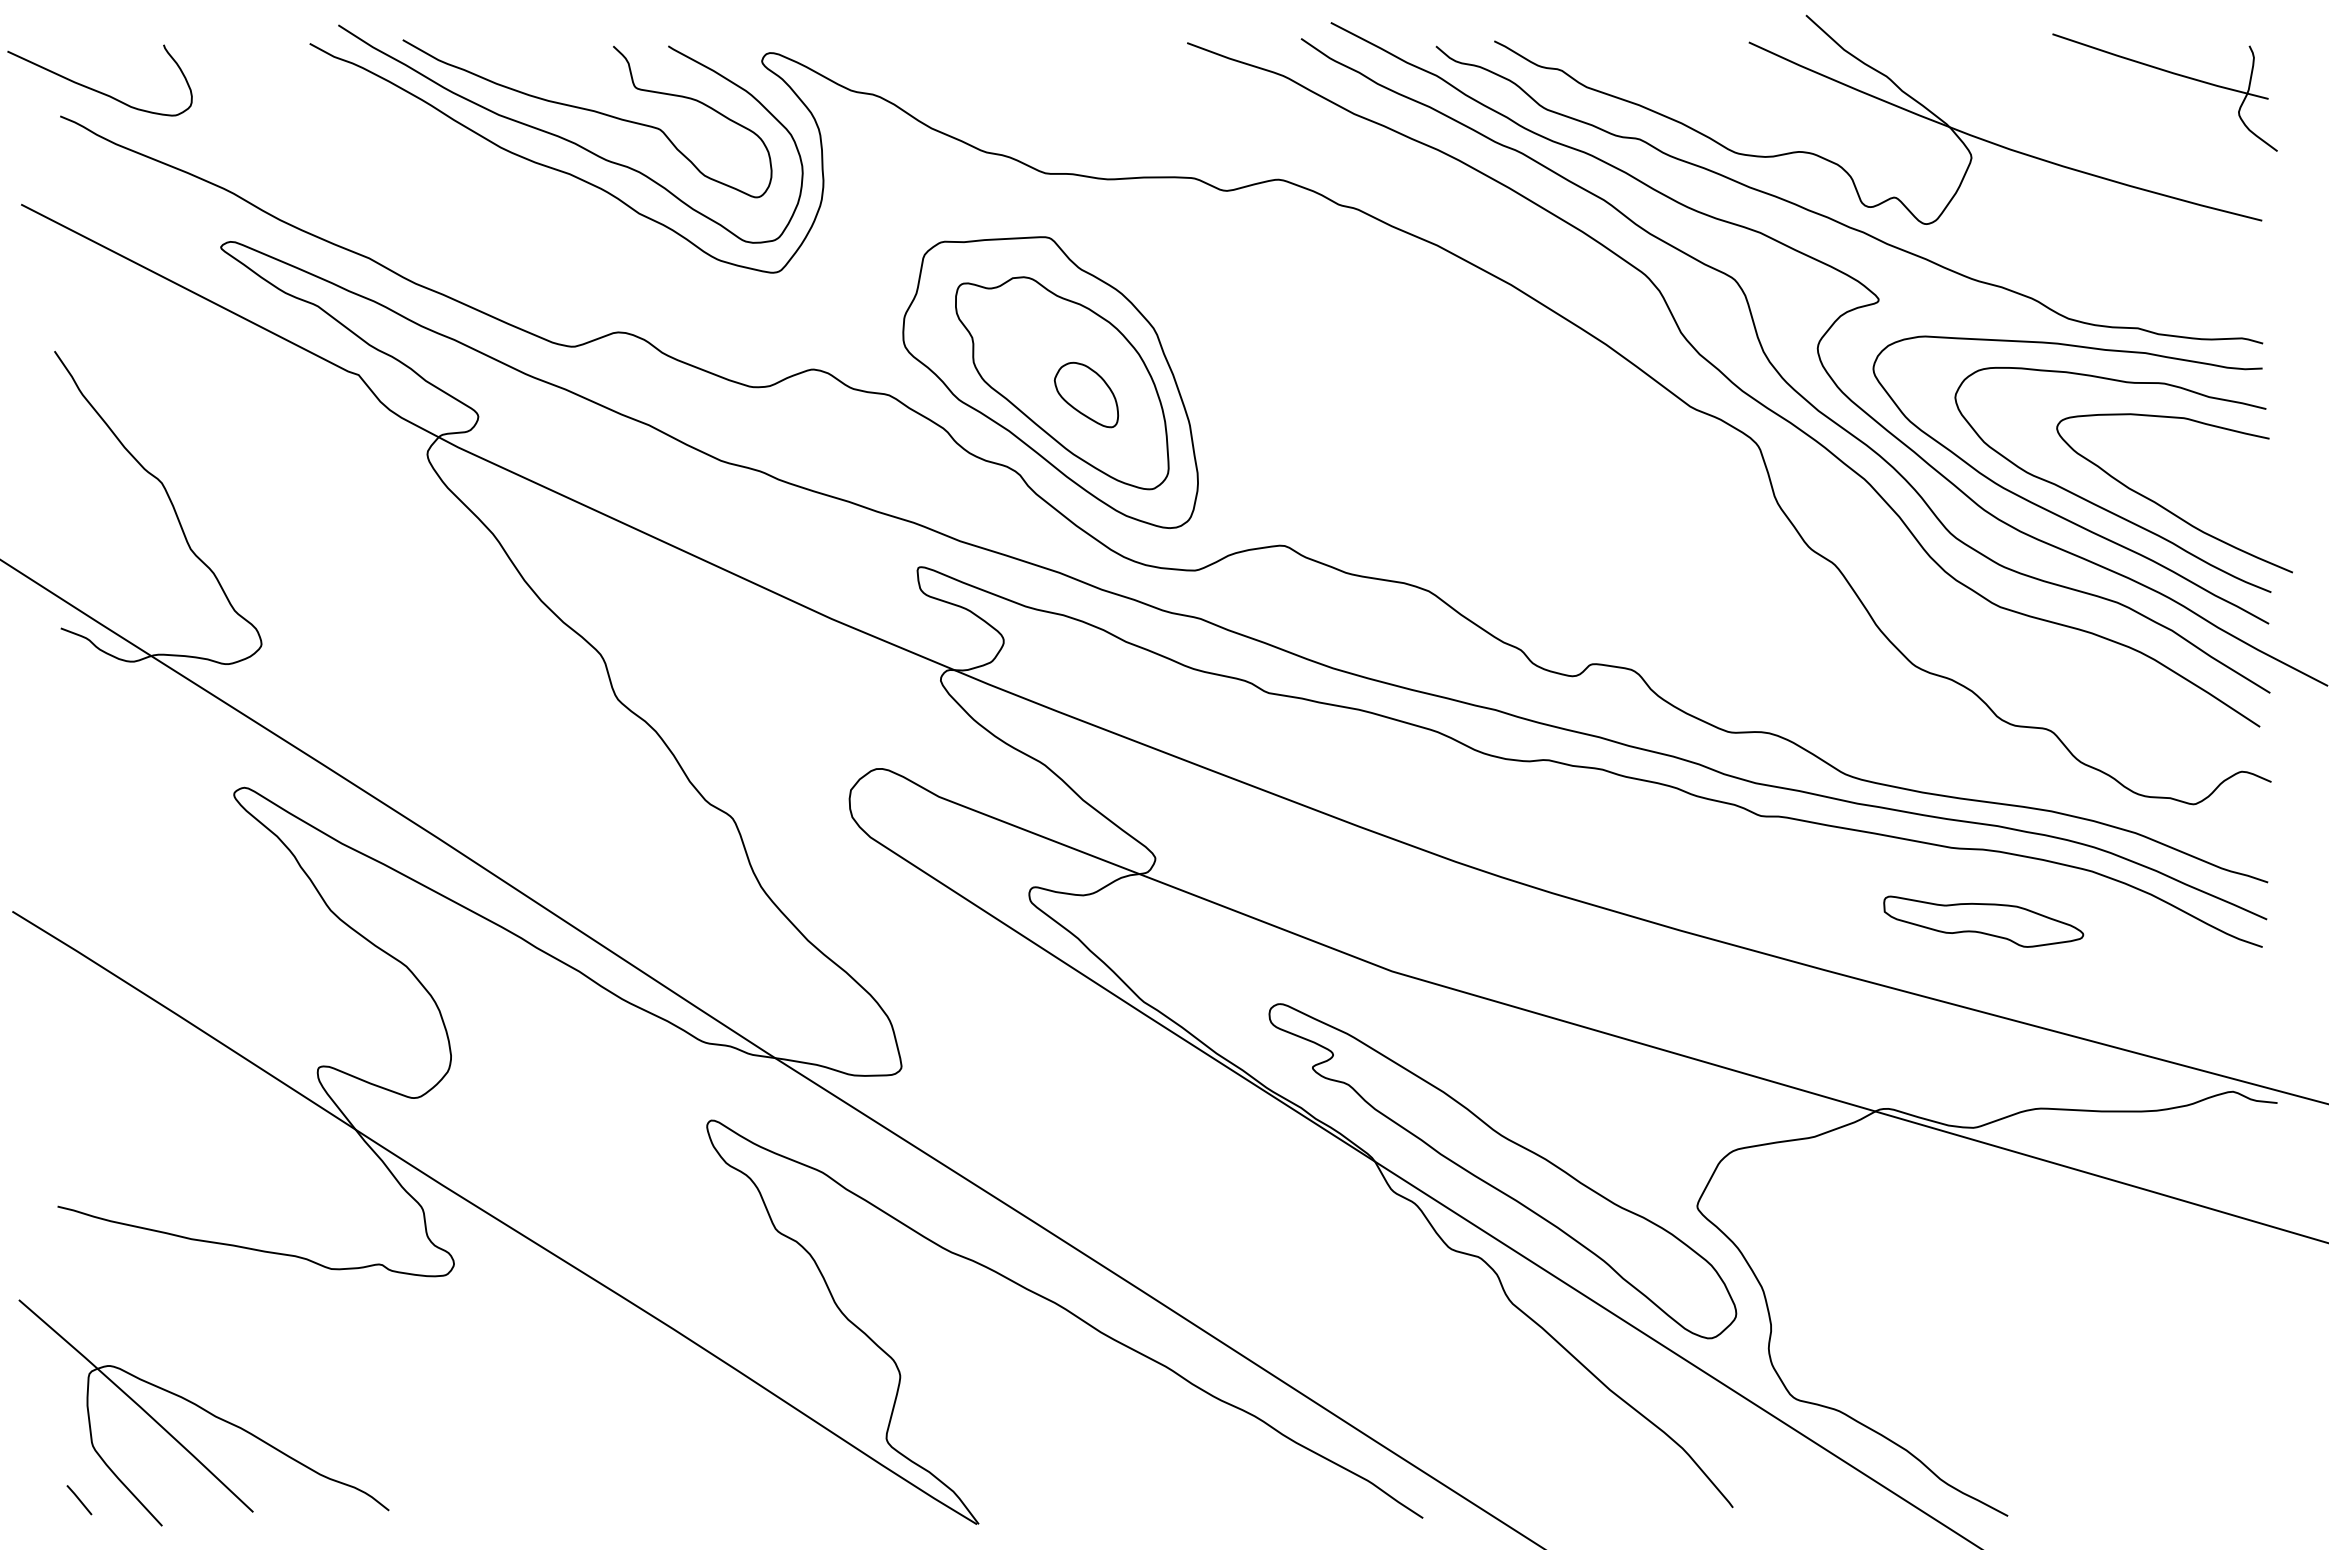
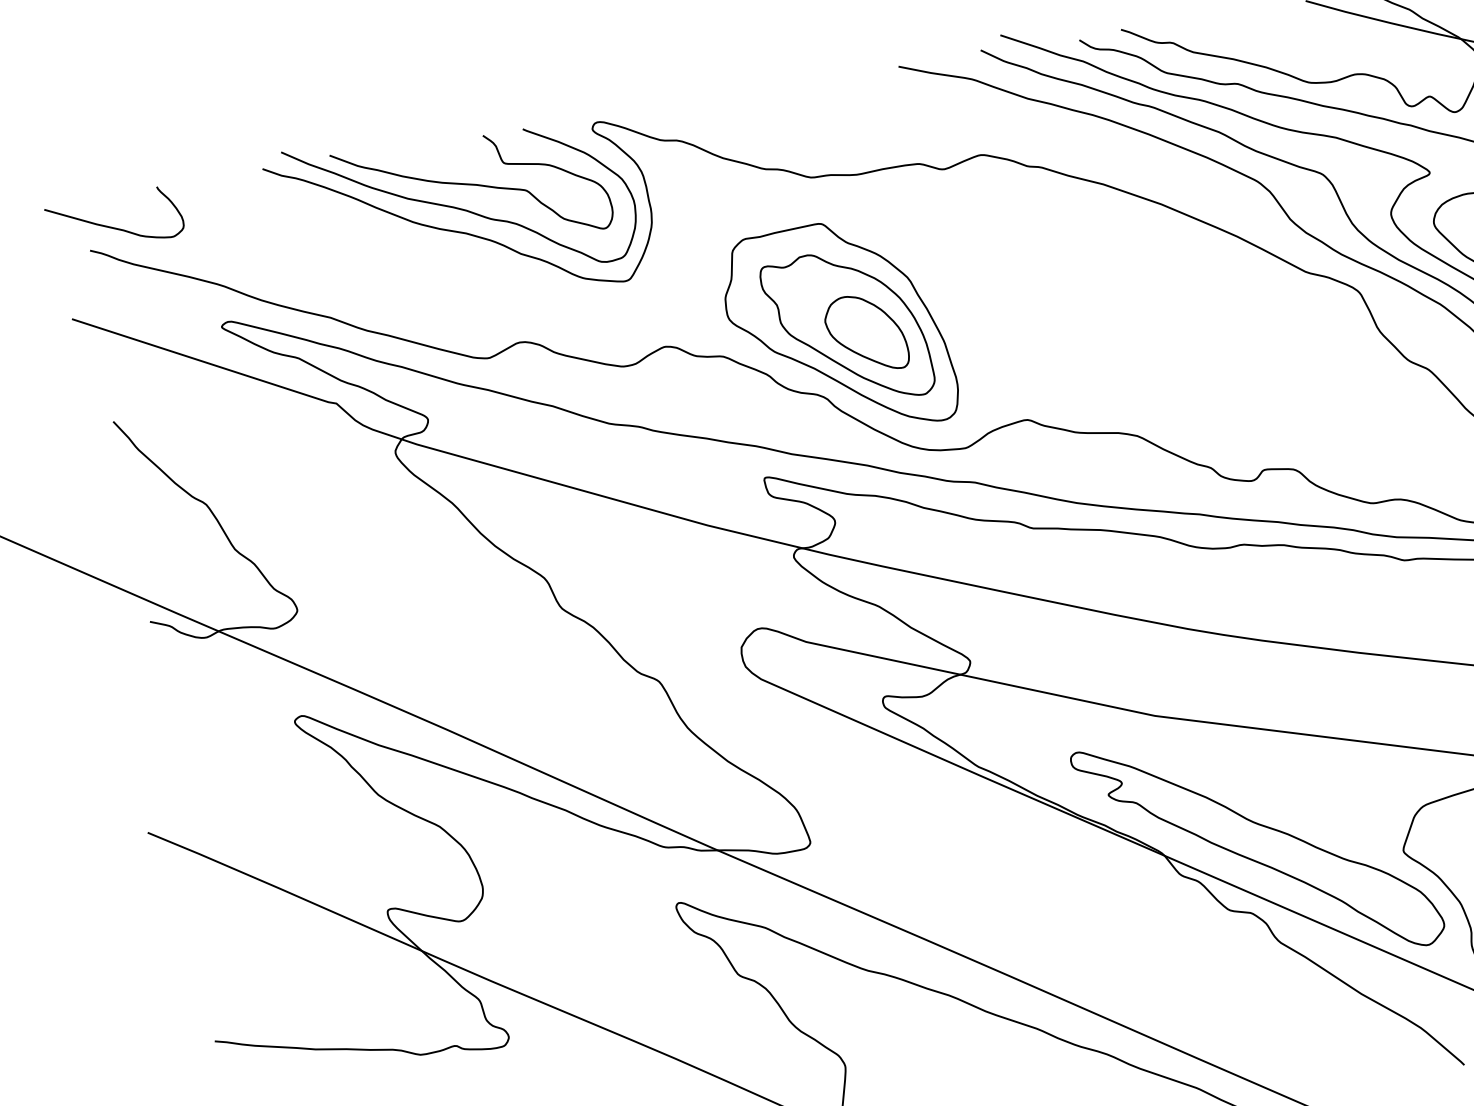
part: (1086, 394) -> (866, 333), size x1.67

